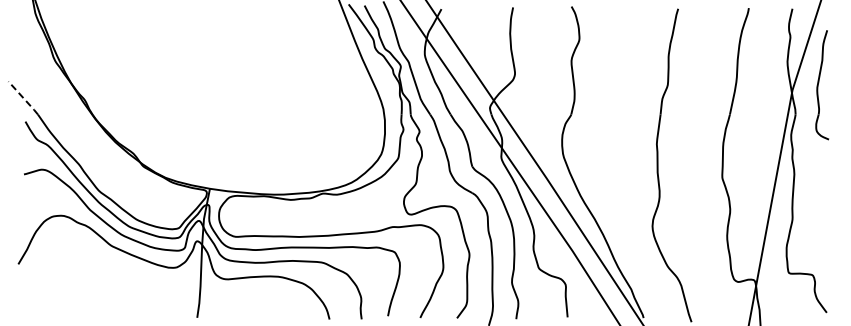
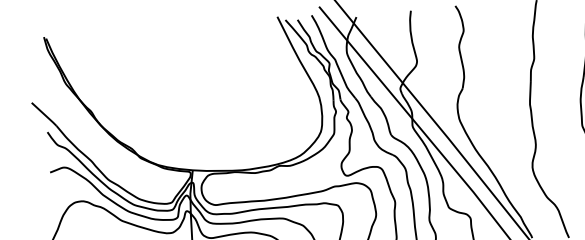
line: (23, 98) -> (44, 114), dashed -> solid

